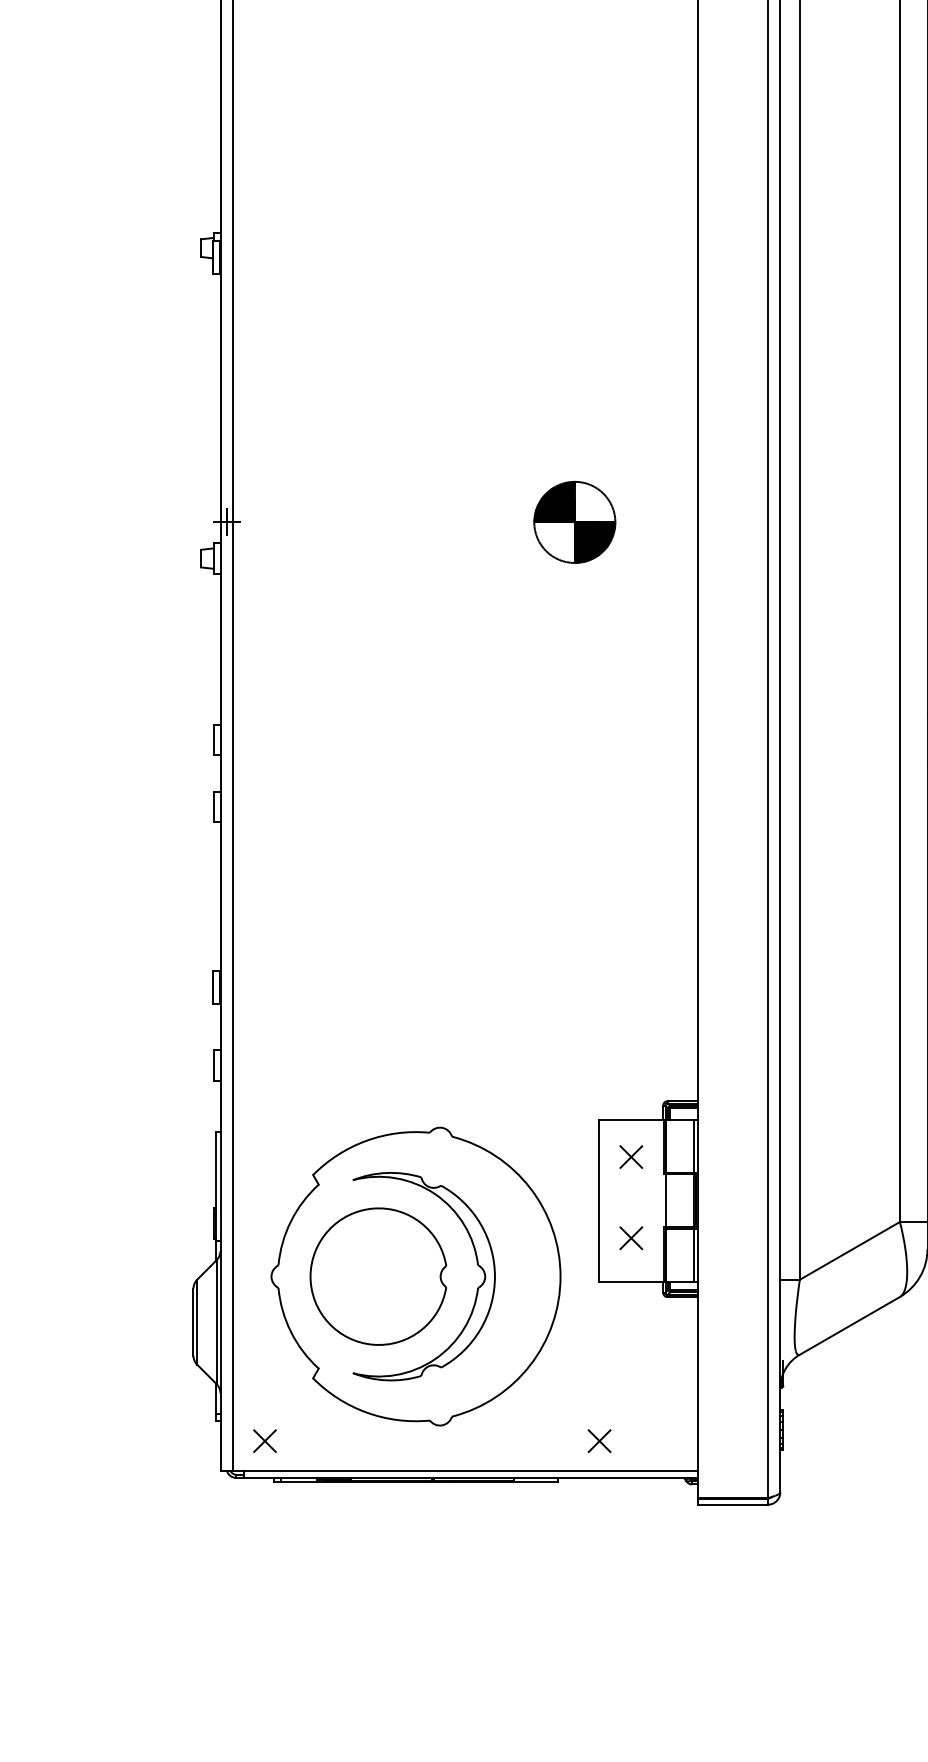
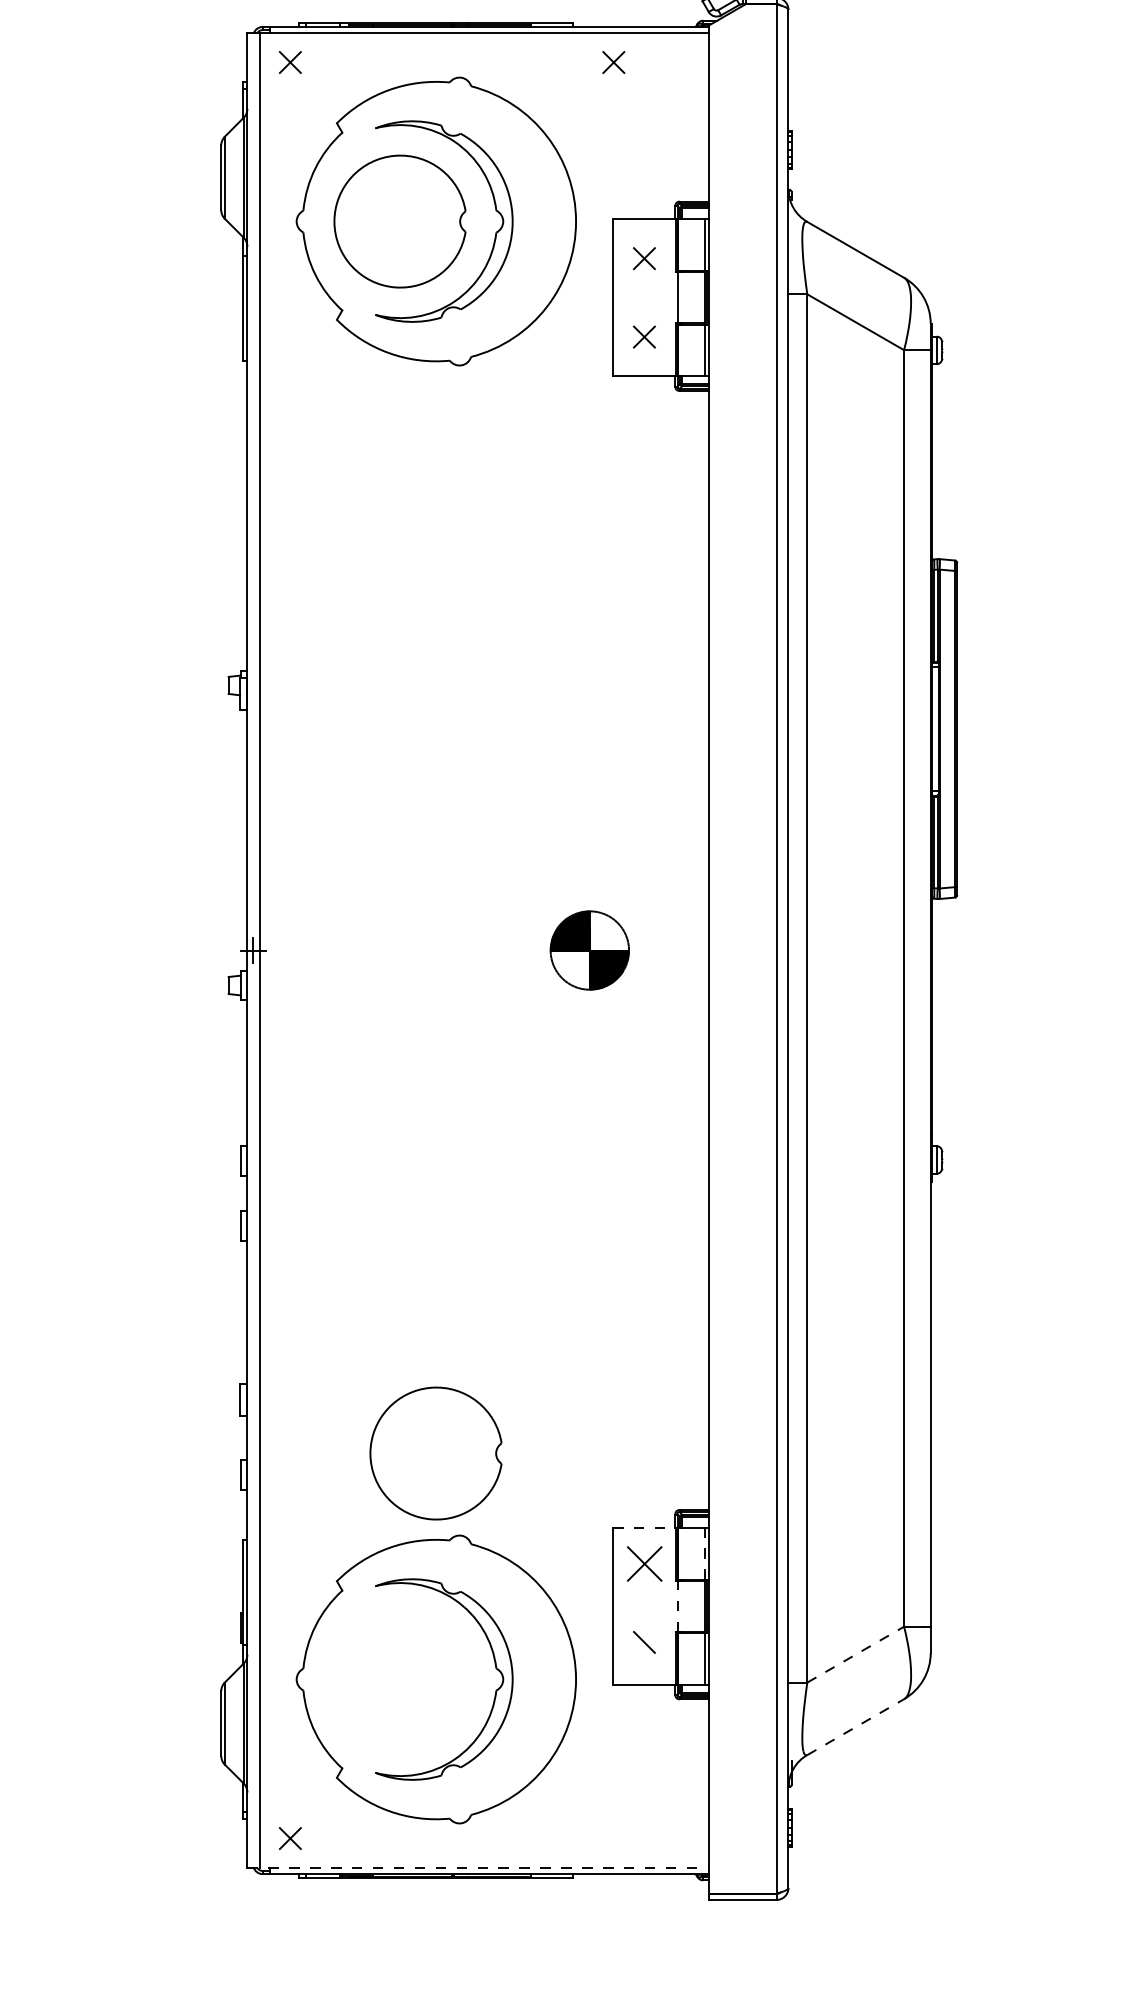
line: (631, 1119) -> (644, 1527), solid -> dashed
line: (693, 1146) -> (704, 1553), solid -> dashed
part: (630, 1156) -> (643, 1563), size x1.6
line: (666, 1201) -> (678, 1606), solid -> dashed
line: (631, 1237) -> (644, 1641), removed
line: (849, 1250) -> (855, 1654), solid -> dashed
part: (377, 1276) -> (435, 1453), moved
line: (849, 1326) -> (855, 1727), solid -> dashed
part: (599, 1441) -> (613, 1838), removed
line: (459, 1471) -> (478, 1867), solid -> dashed

